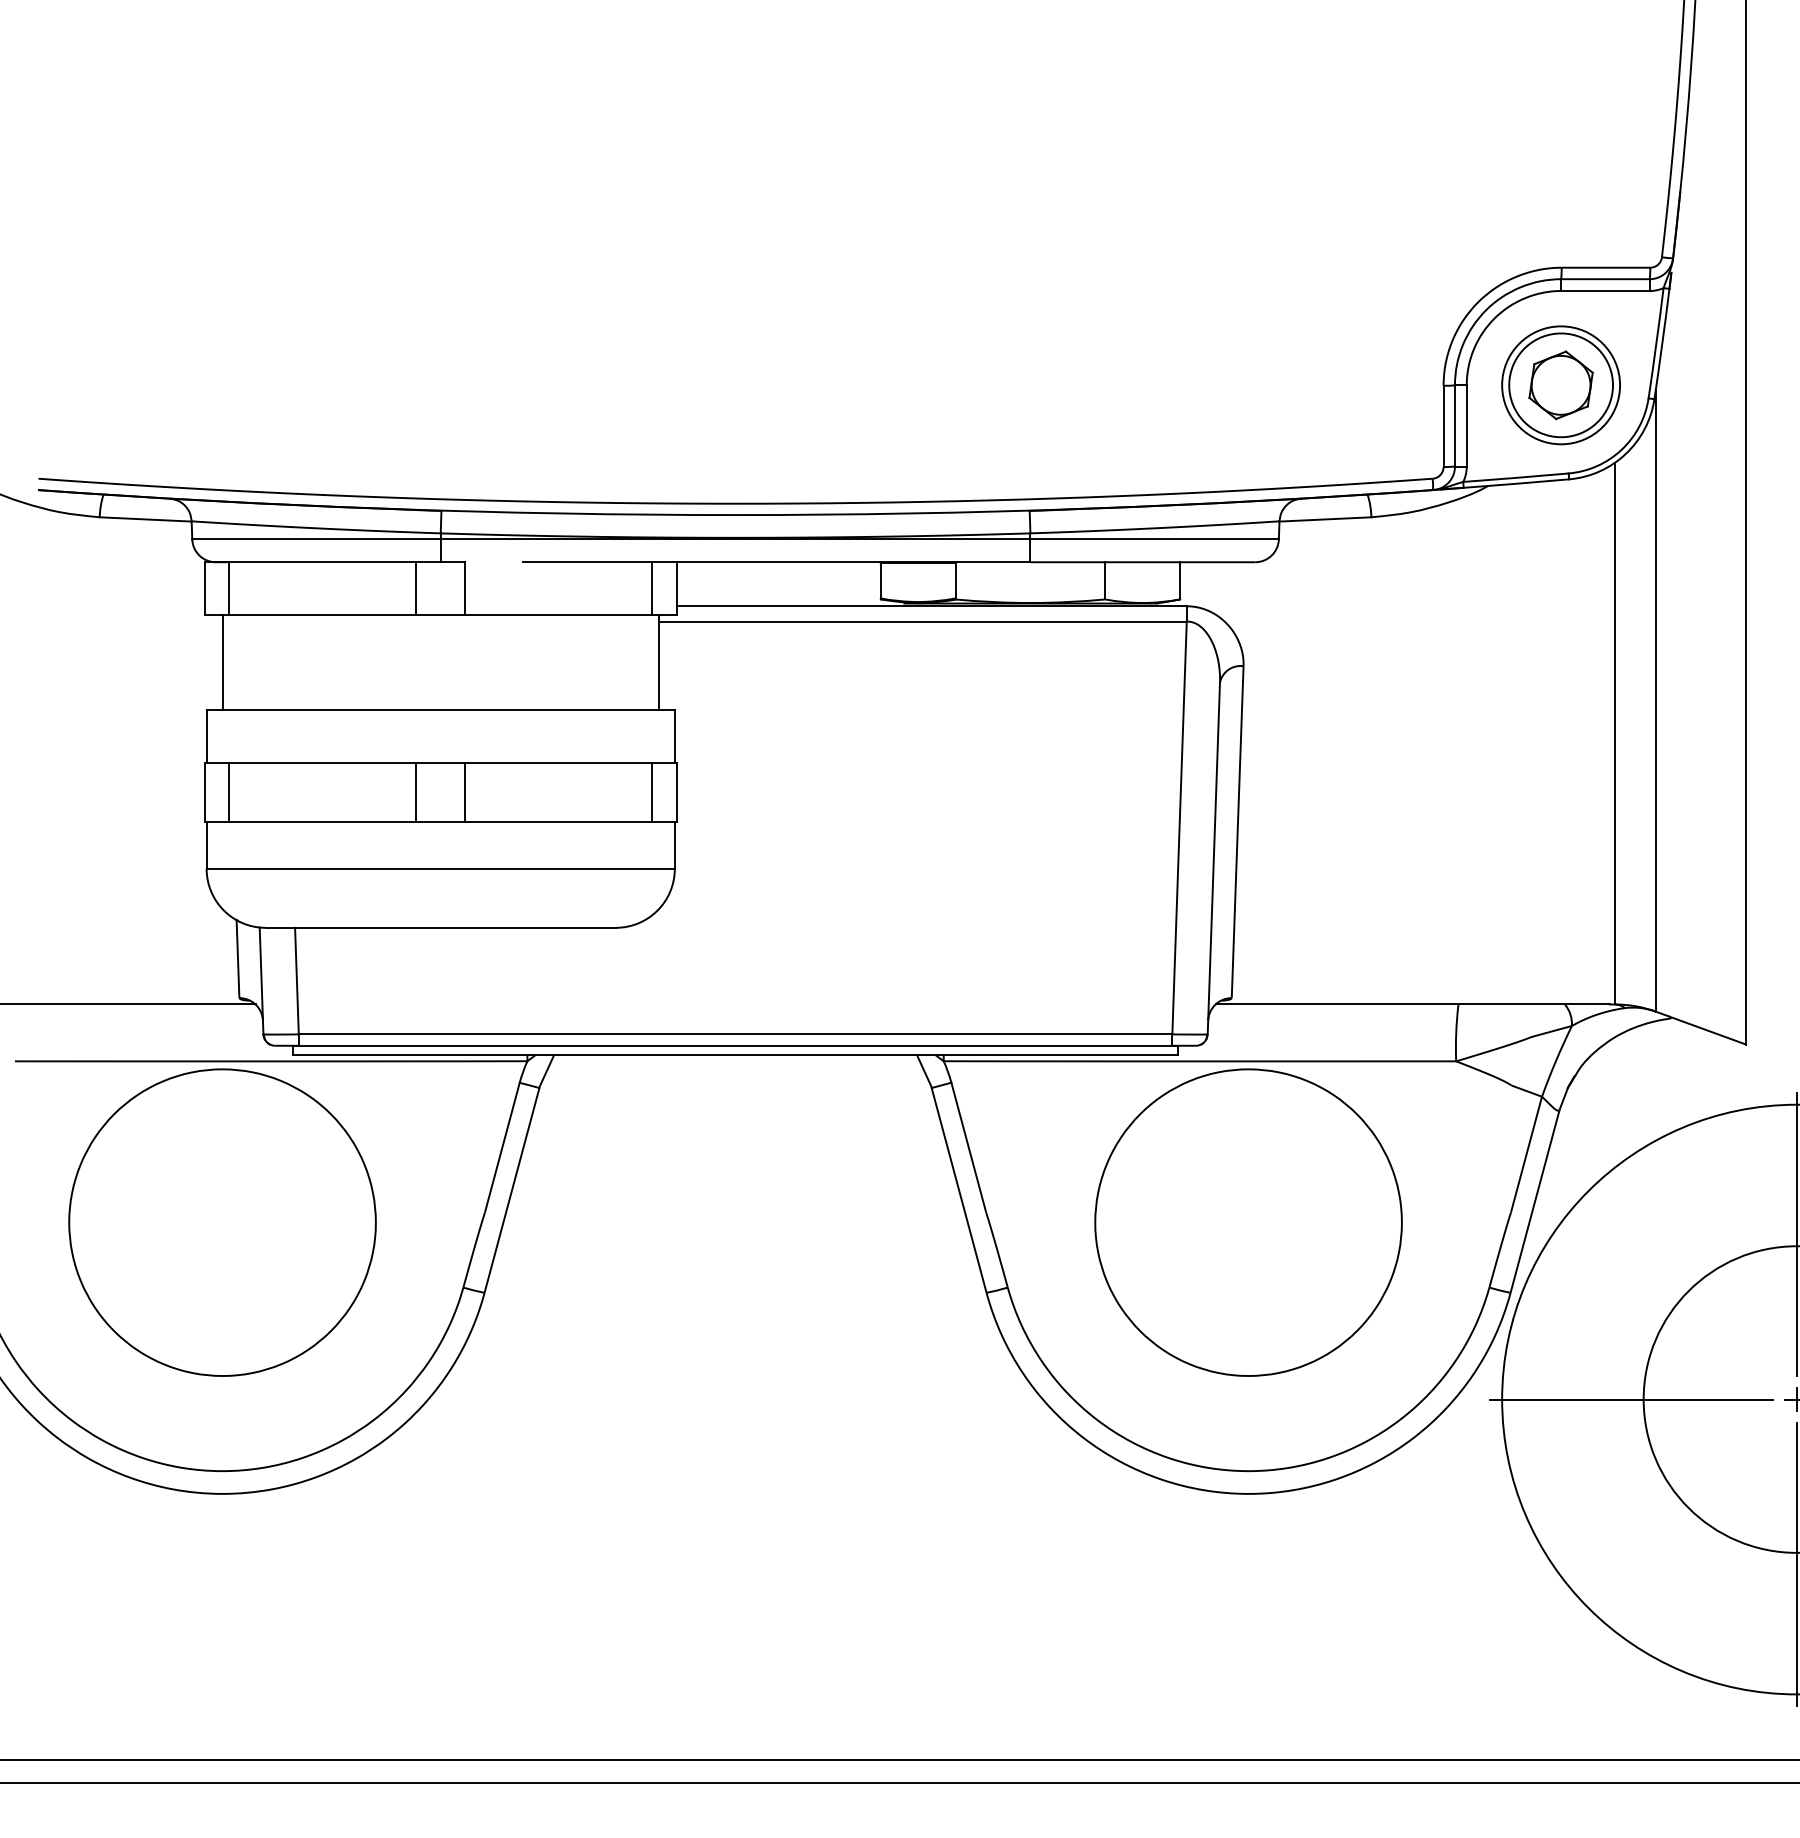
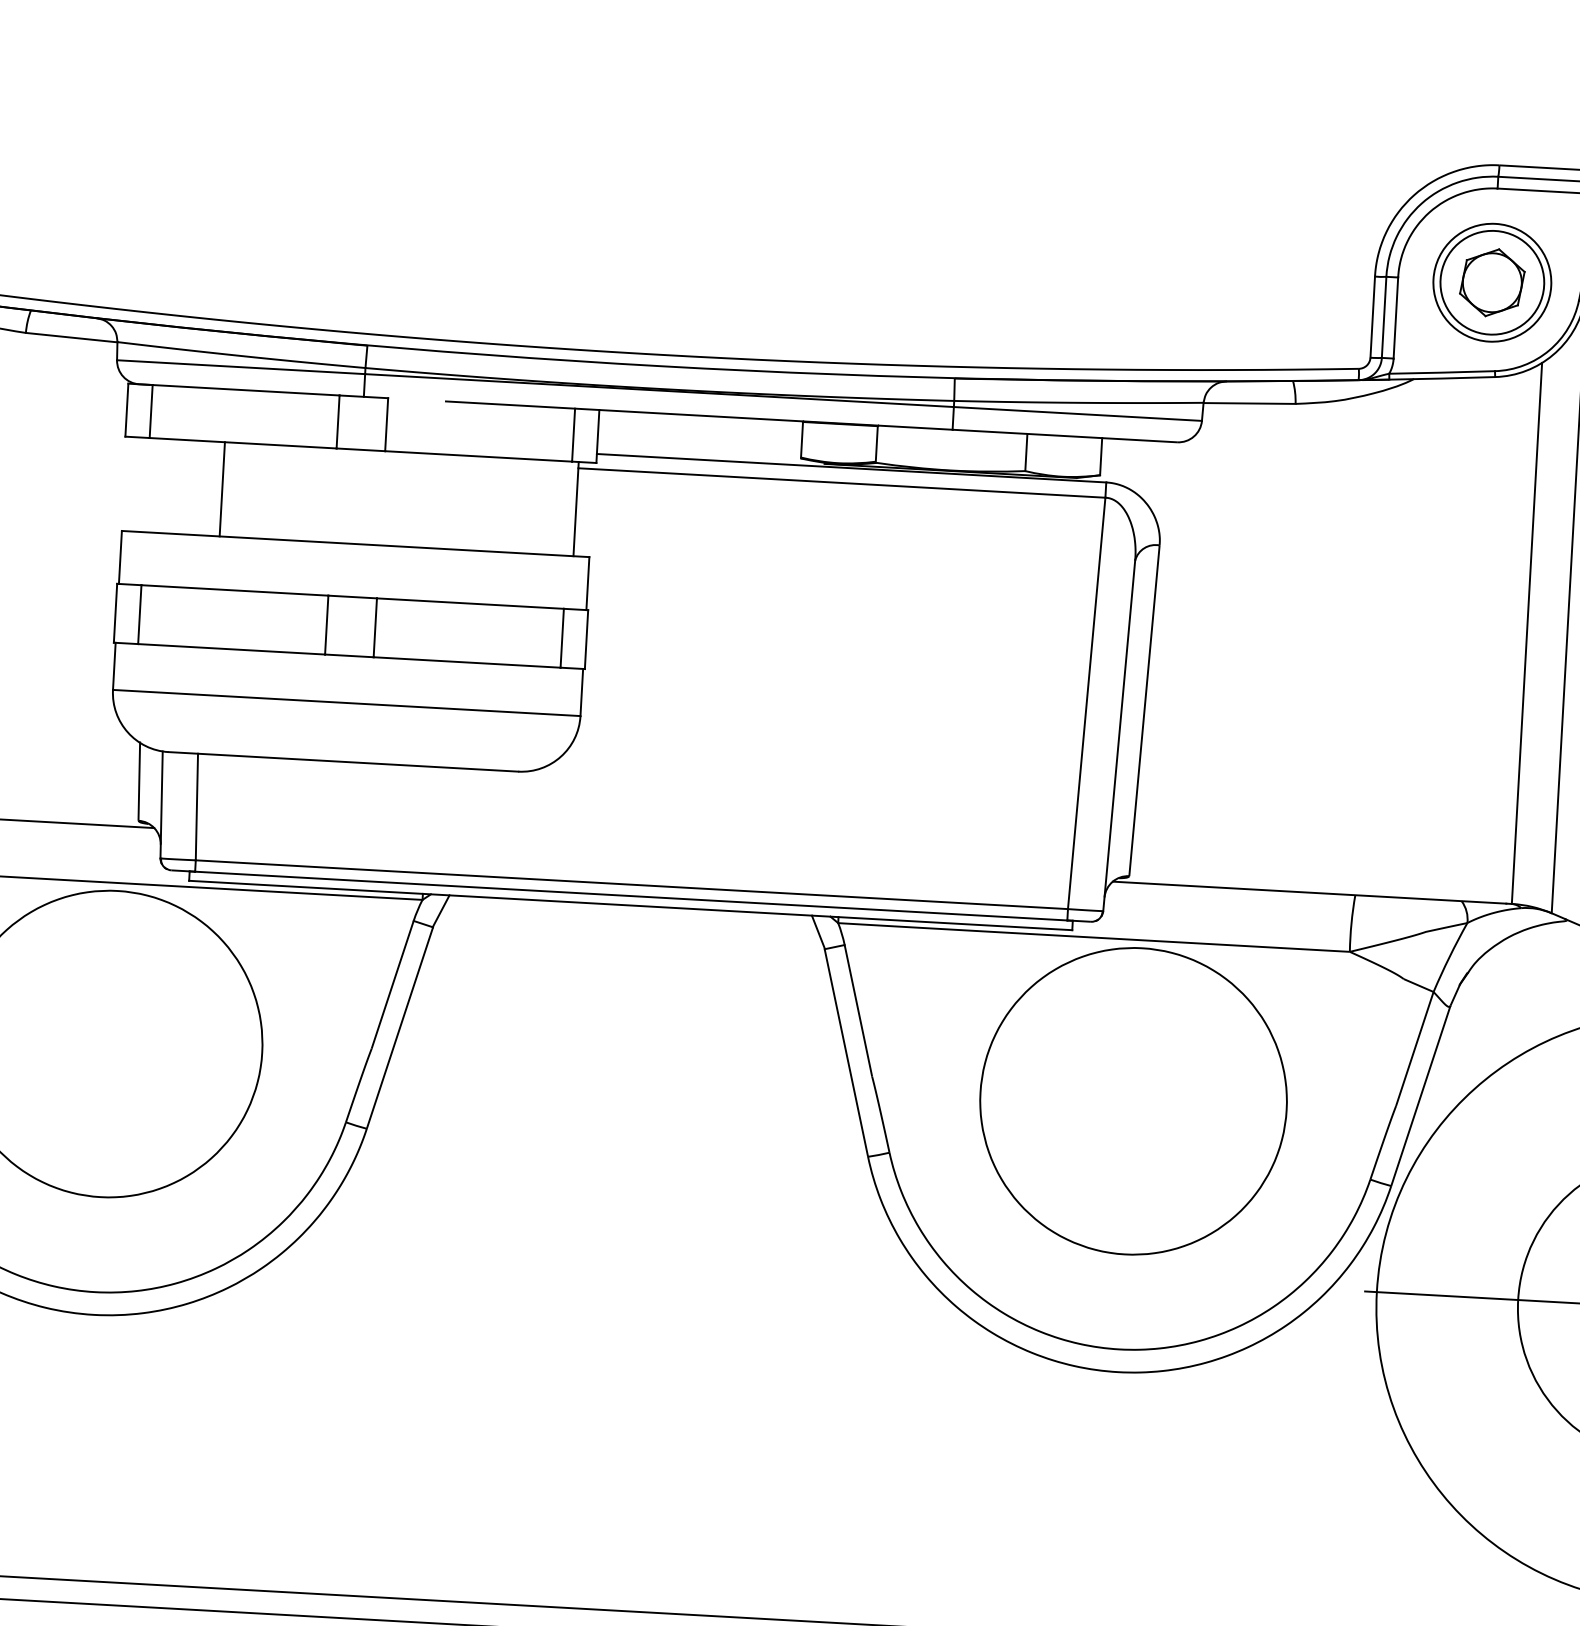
line: (222, 662) -> (222, 489), moved

